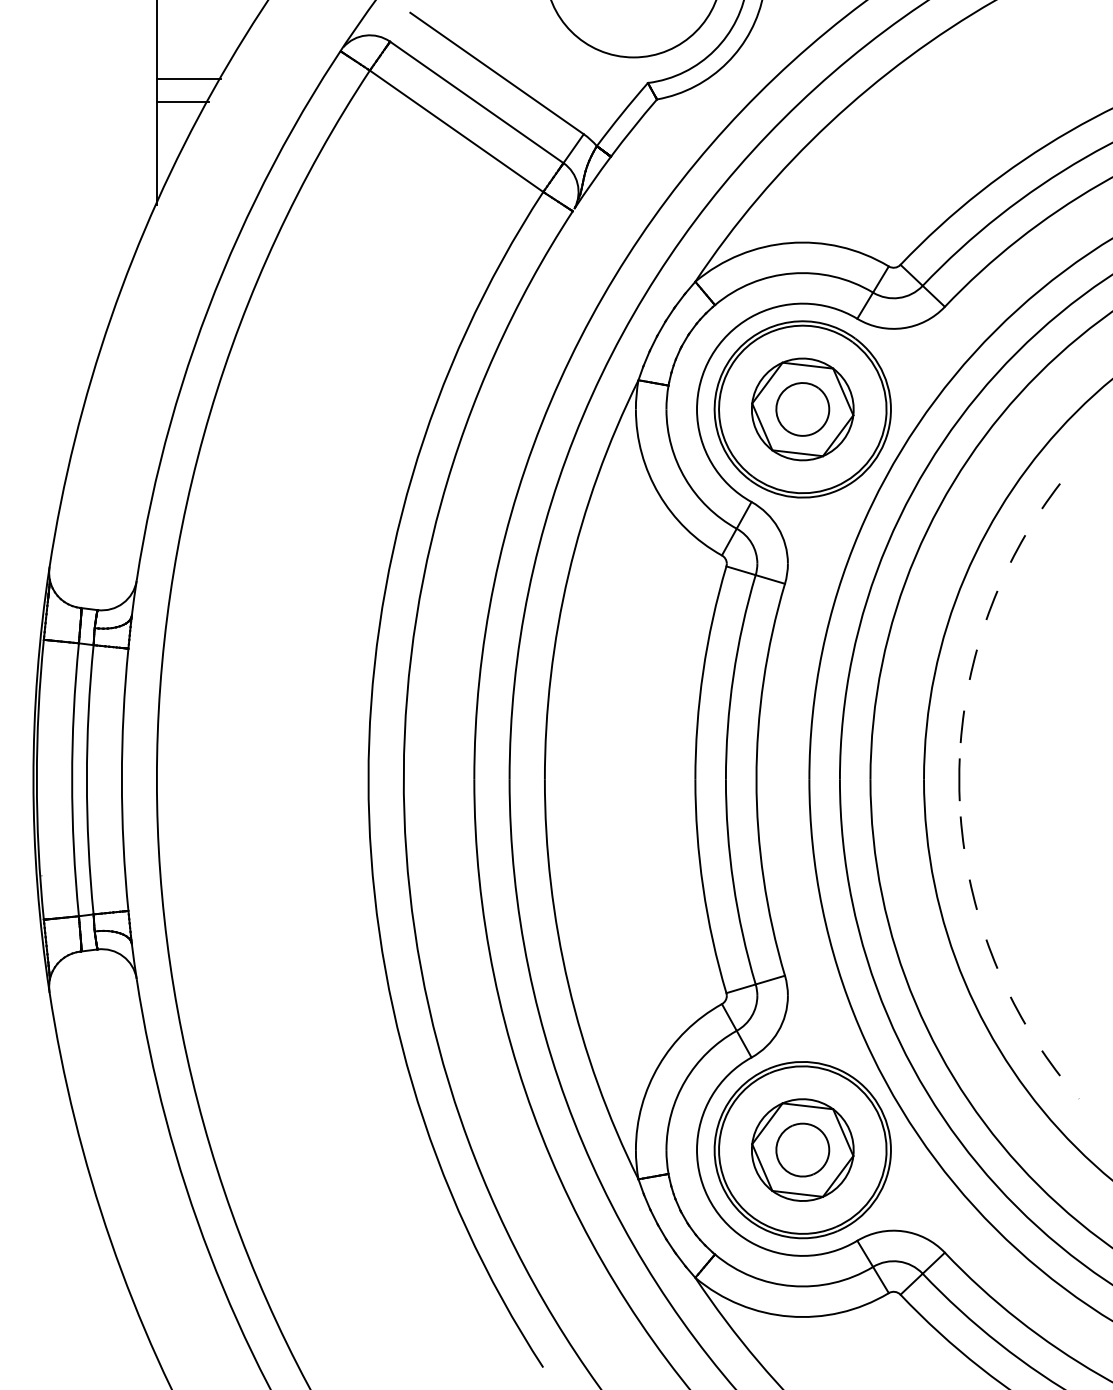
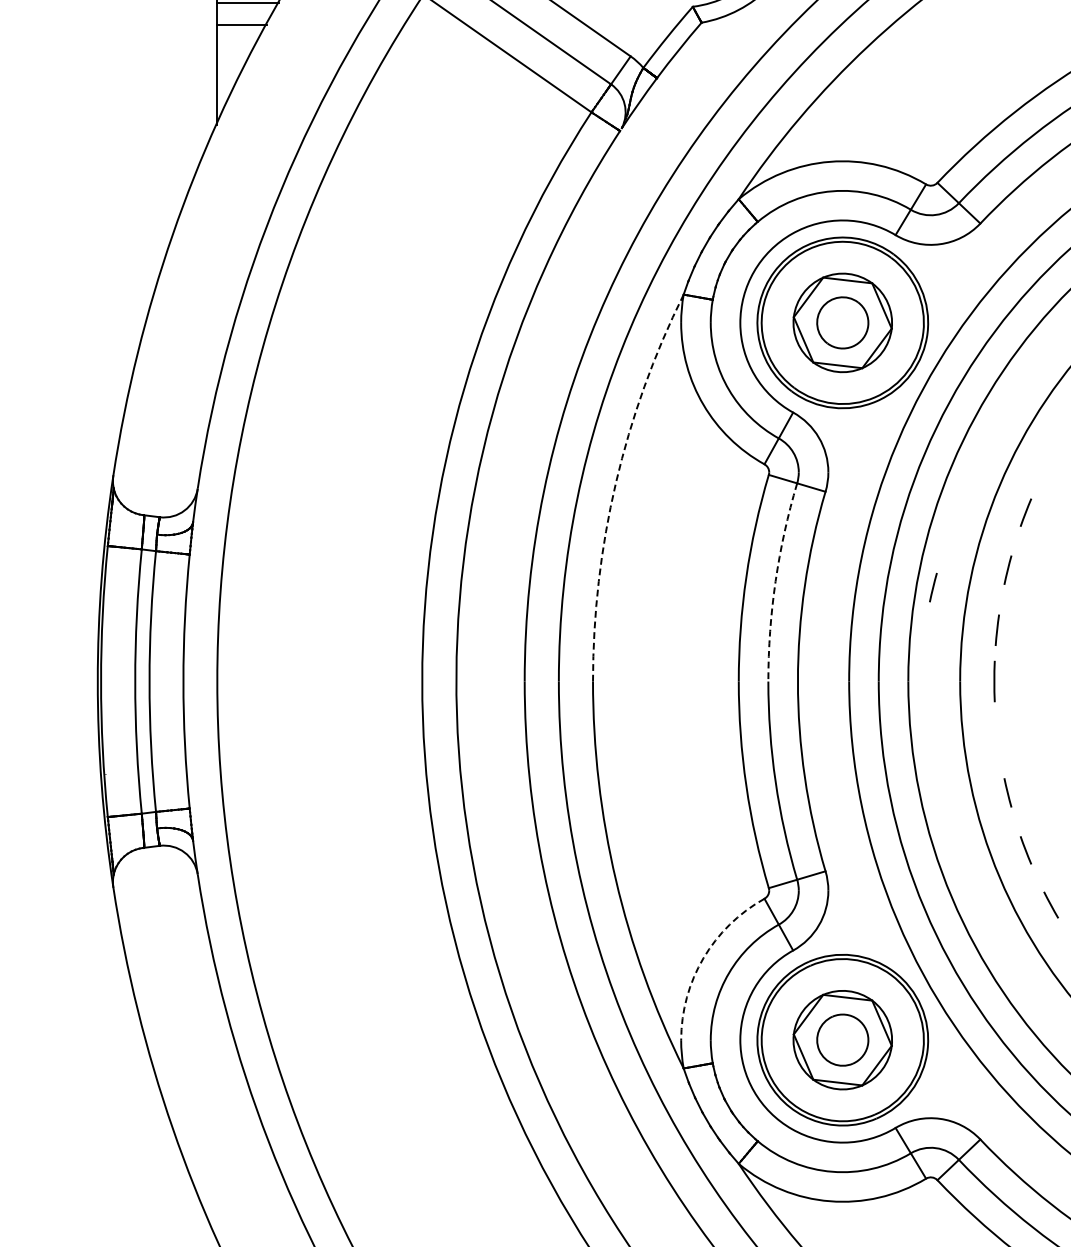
line: (1017, 548) -> (1050, 457), removed
arc: (568, 574) -> (615, 482), solid -> dashed
arc: (733, 676) -> (775, 581), solid -> dashed
line: (895, 682) -> (932, 587), added
line: (962, 832) -> (997, 732), removed
arc: (659, 1065) -> (704, 958), solid -> dashed

